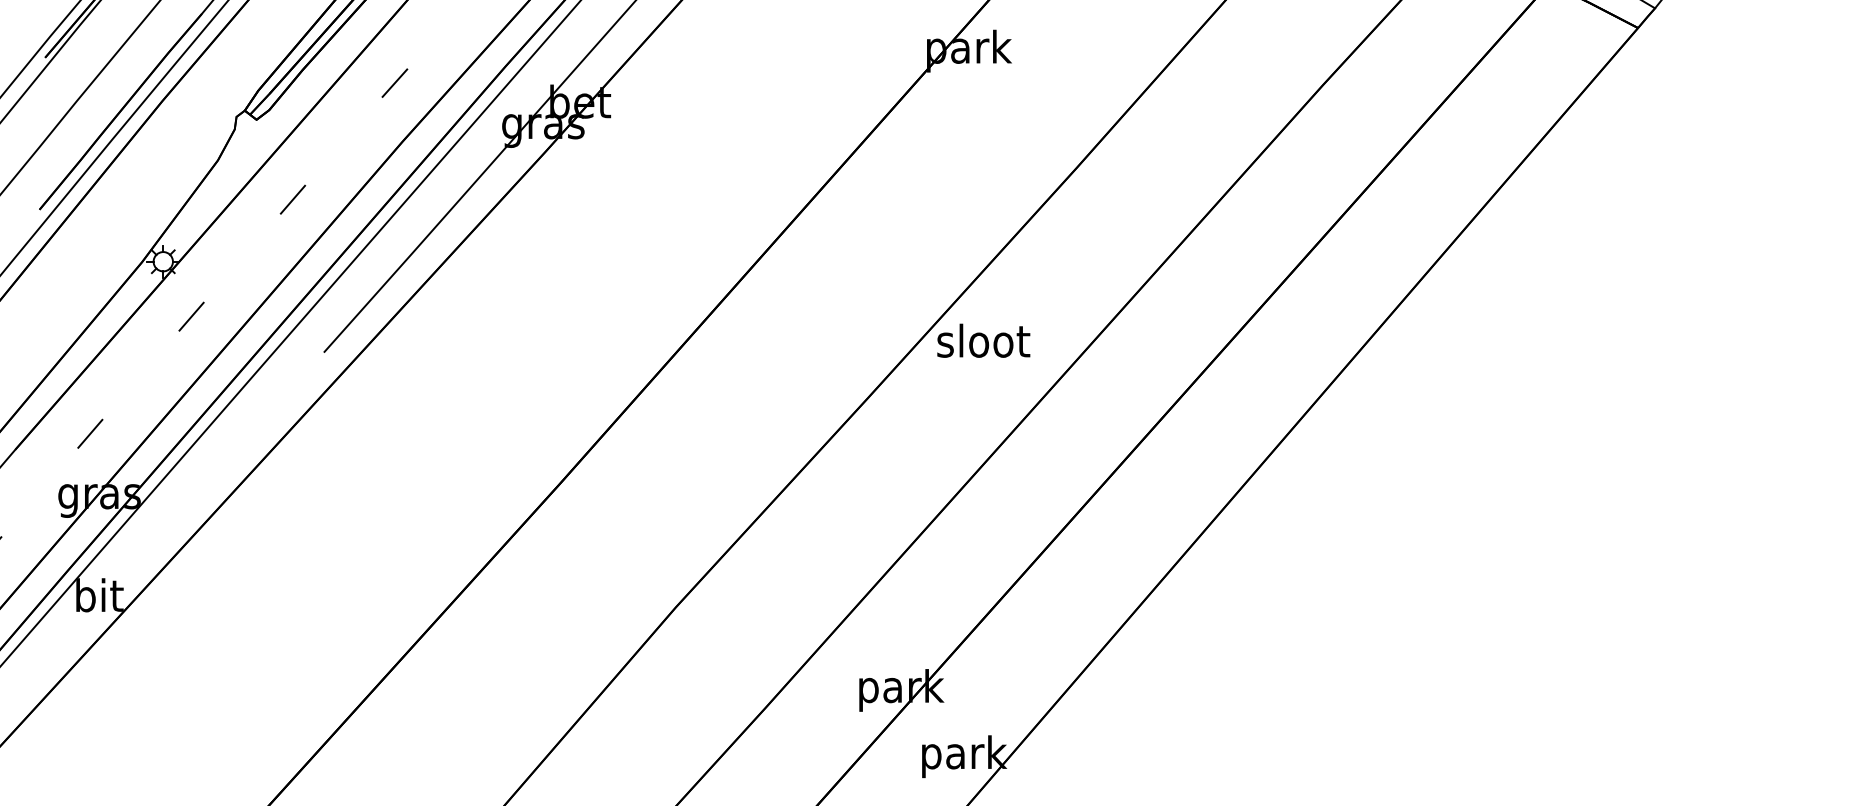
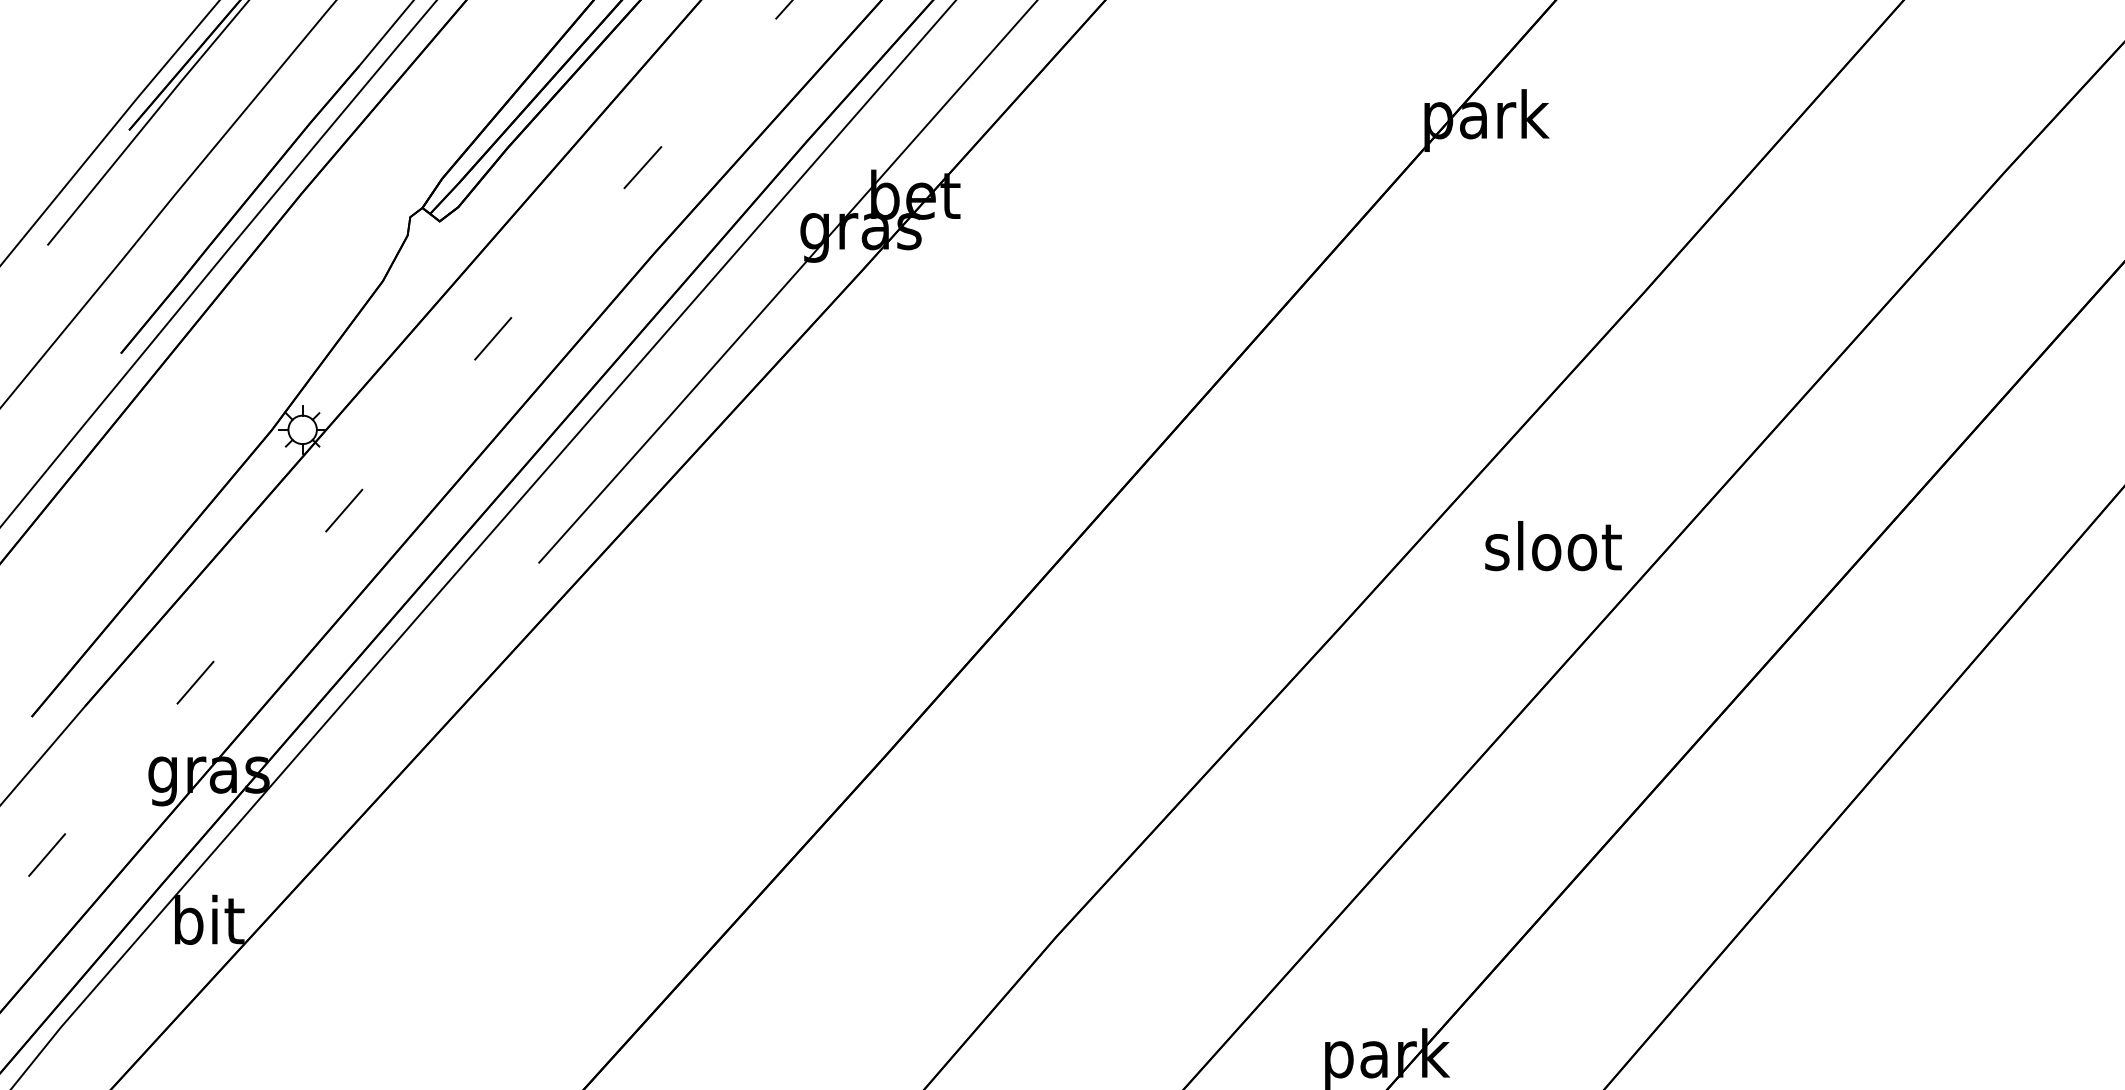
text: (983, 340) -> (1553, 545), moved

